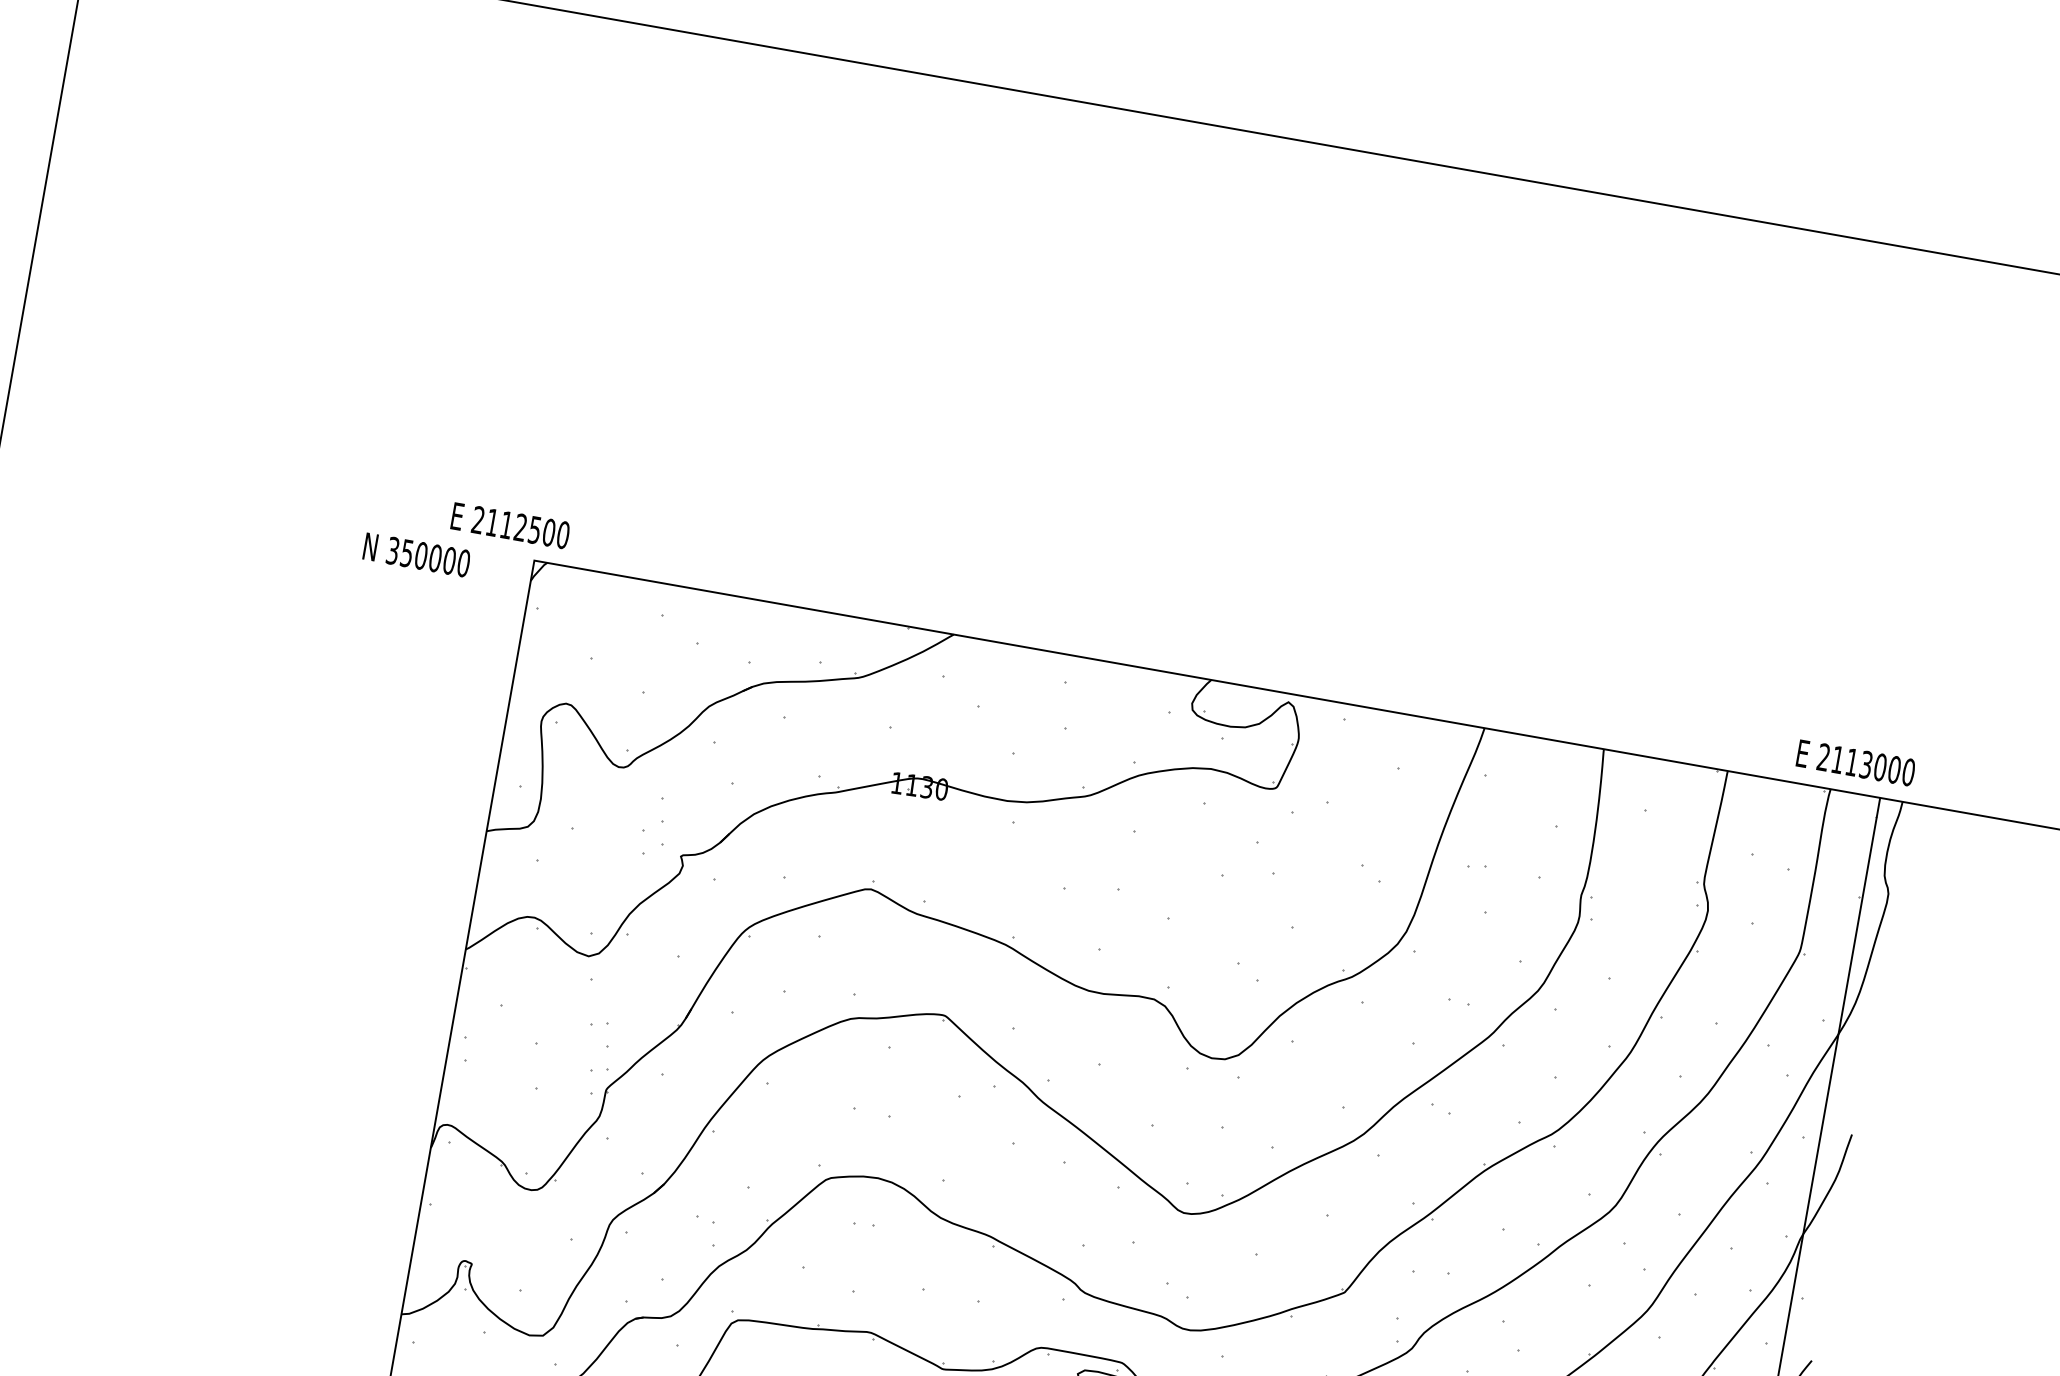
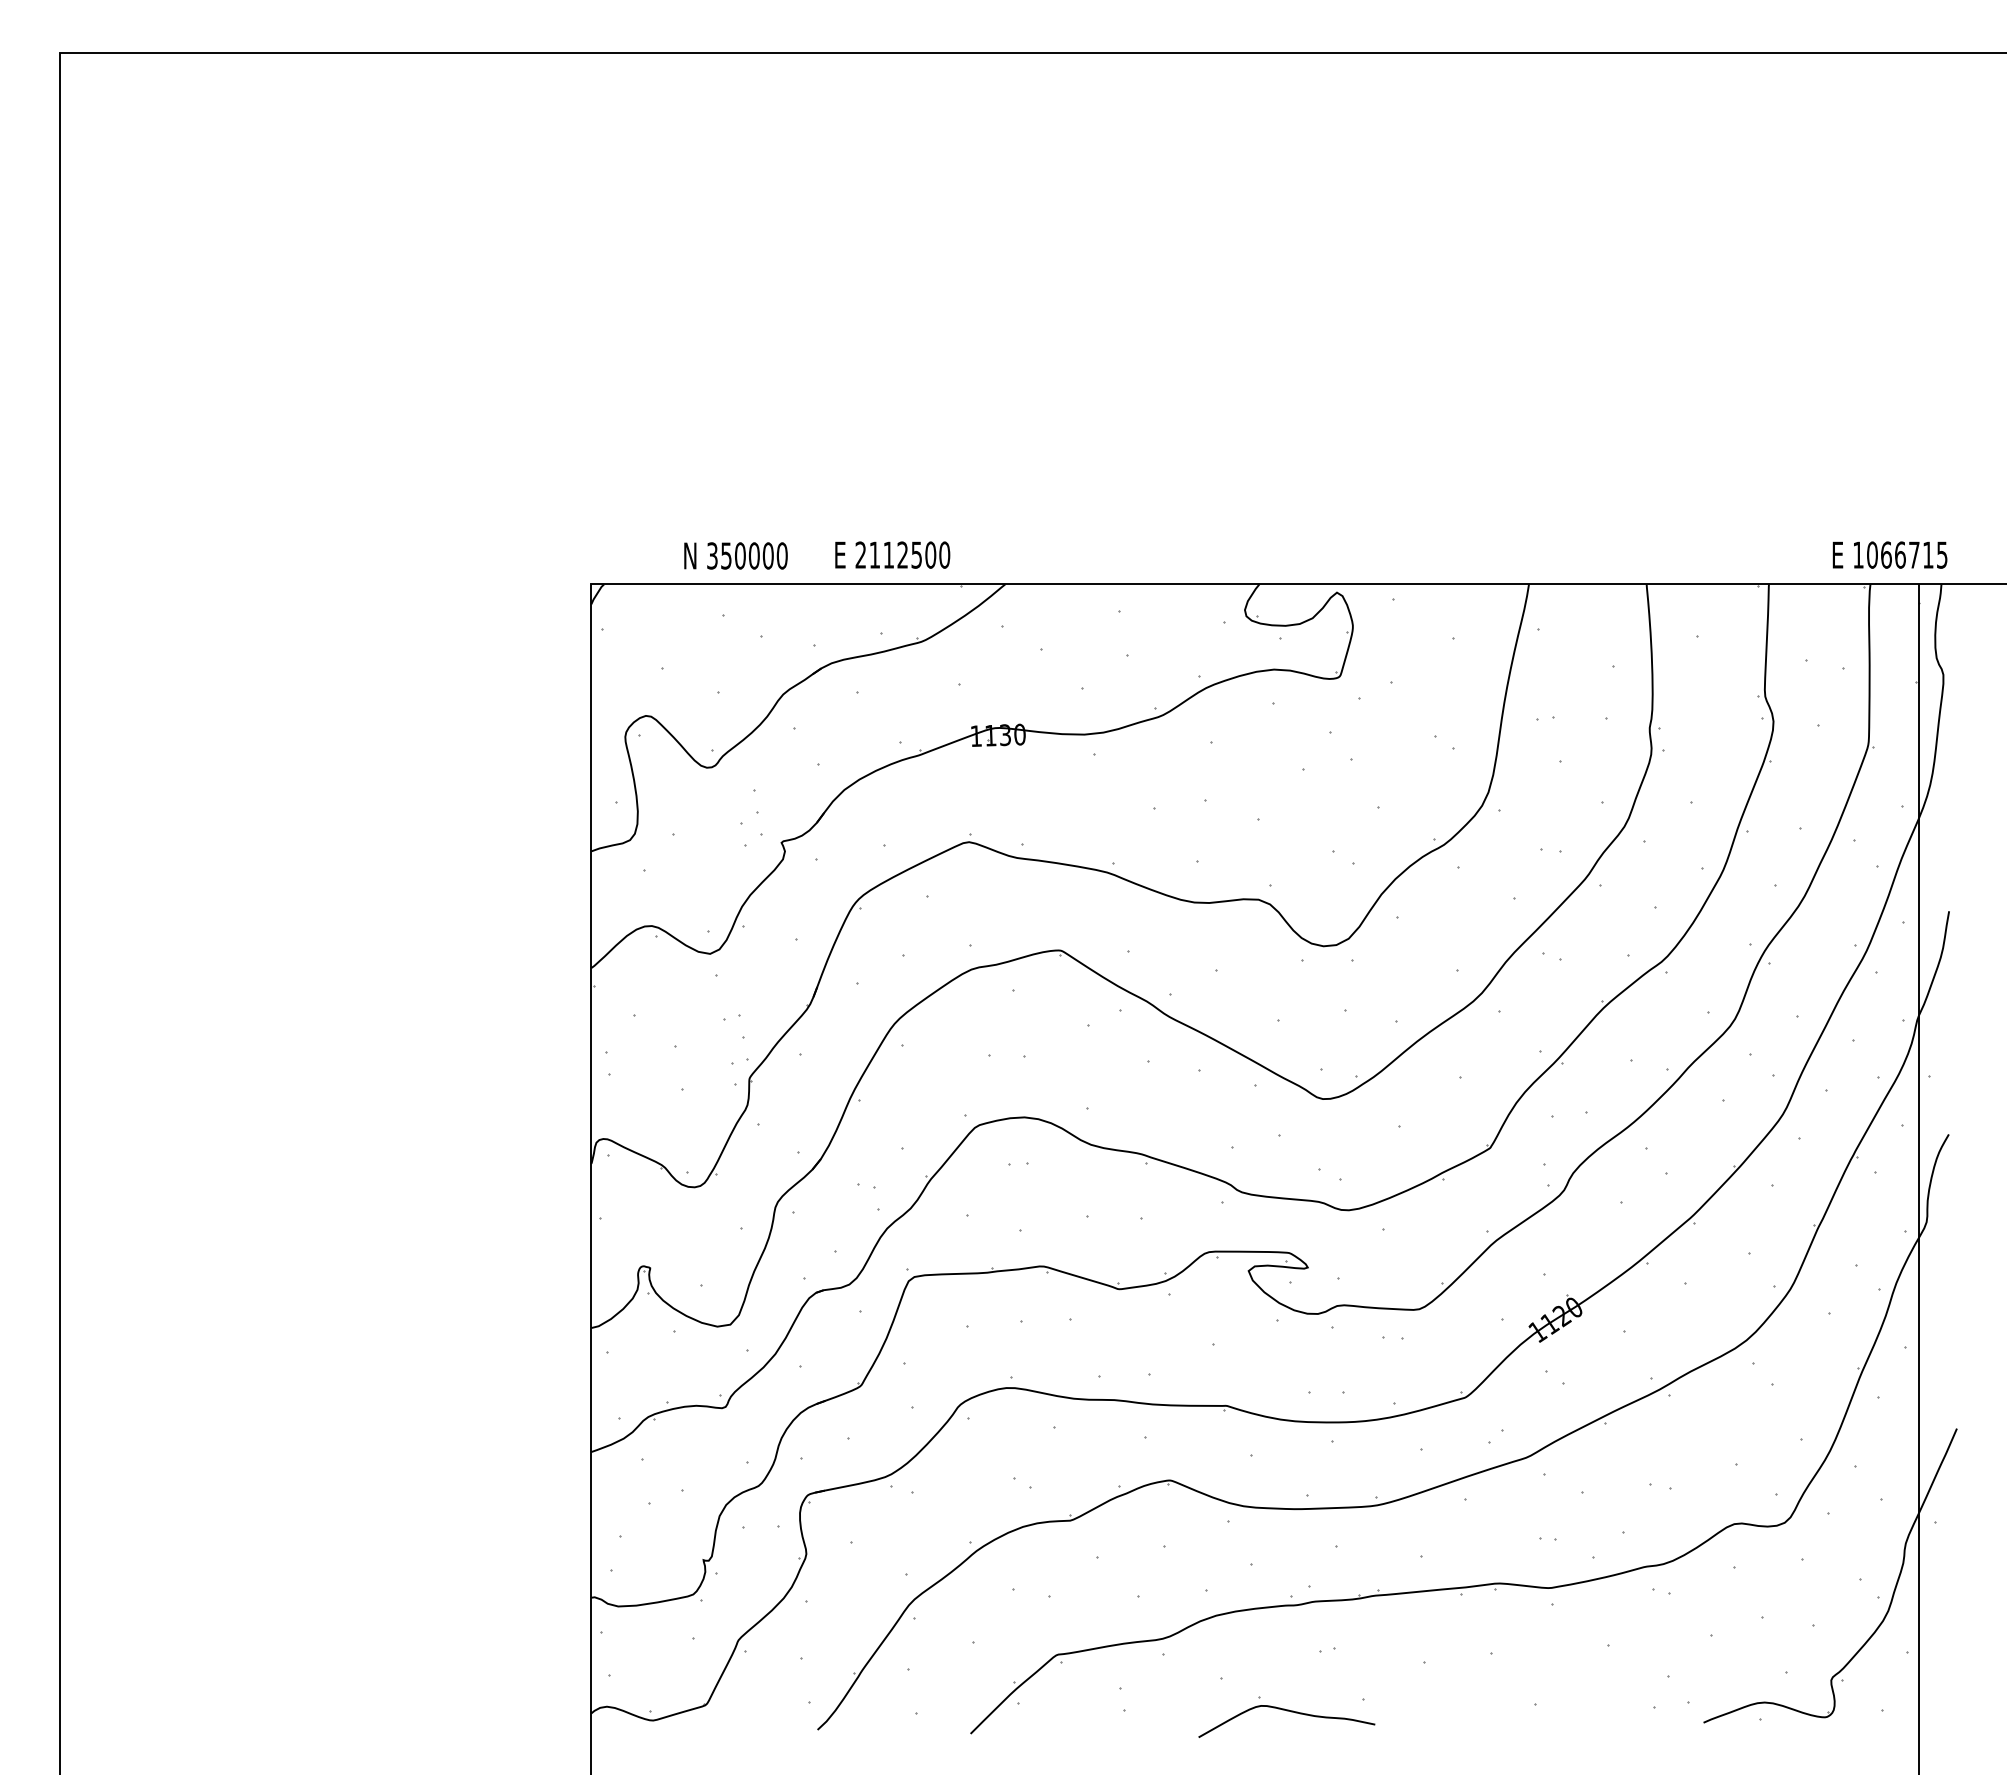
text: (510, 525) -> (892, 554), moved
text: (416, 554) -> (735, 555), moved
text: (1866, 764) -> (1900, 554), 2113000 -> 1066715

